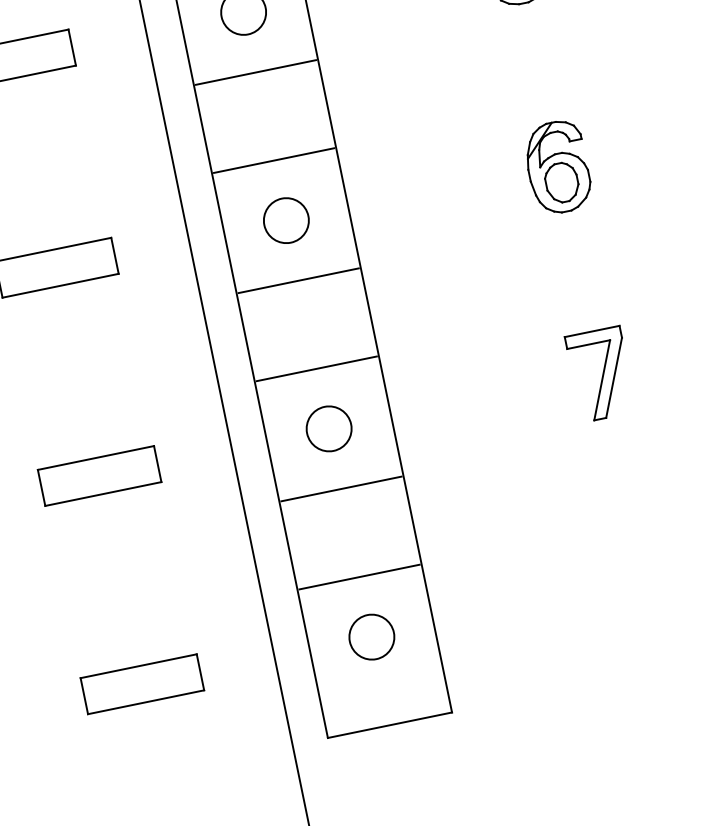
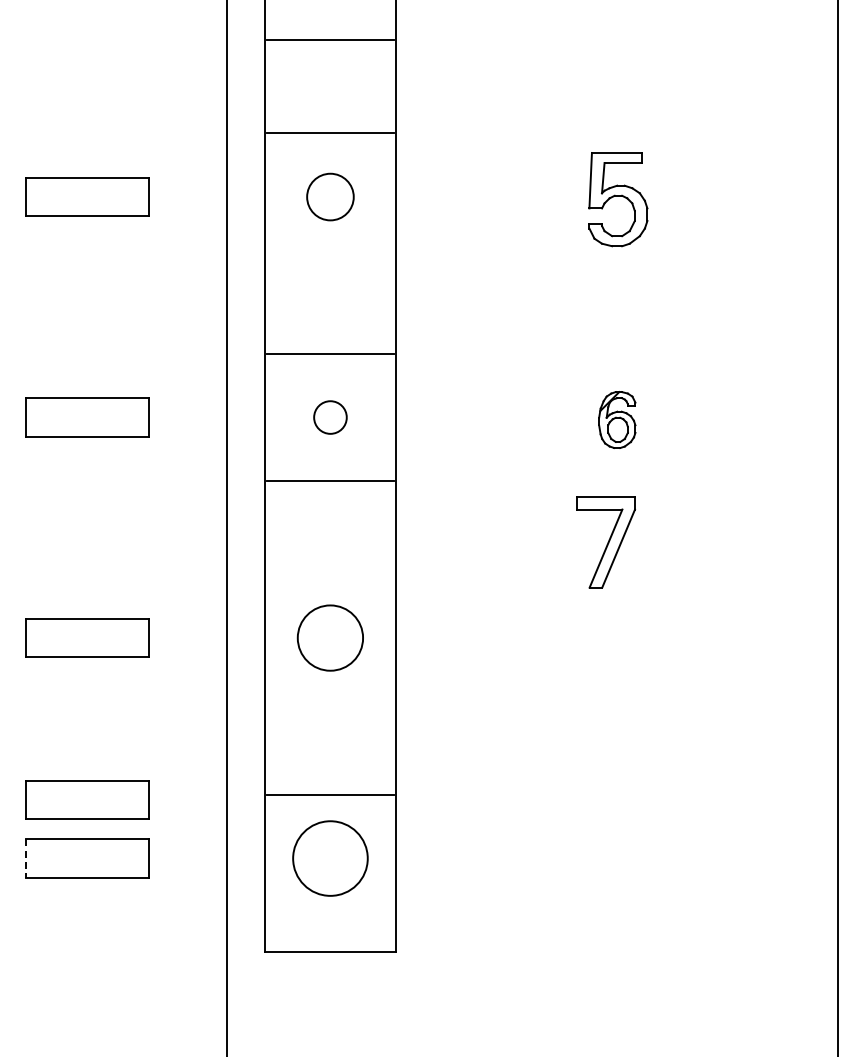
line: (255, 72) -> (330, 260), removed
part: (557, 166) -> (617, 419), size x0.6
circle: (286, 220) -> (330, 417), size x0.7
line: (316, 368) -> (330, 574), removed
part: (600, 374) -> (605, 542), moved
circle: (329, 428) -> (330, 637), size x1.4
line: (341, 488) -> (330, 701), removed
part: (130, 628) -> (87, 799), added
circle: (371, 637) -> (330, 858), size x1.6
line: (84, 697) -> (25, 859), solid -> dashed

